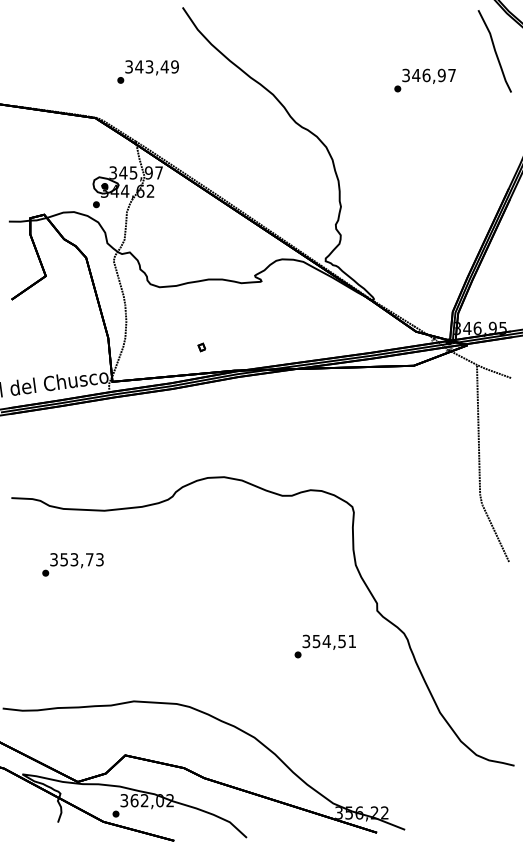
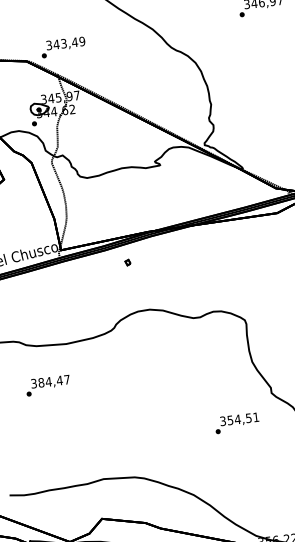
text: (147, 71) -> (62, 47), moved
part: (201, 347) -> (127, 262), moved
text: (81, 559) -> (53, 381), 353,73 -> 384,47

